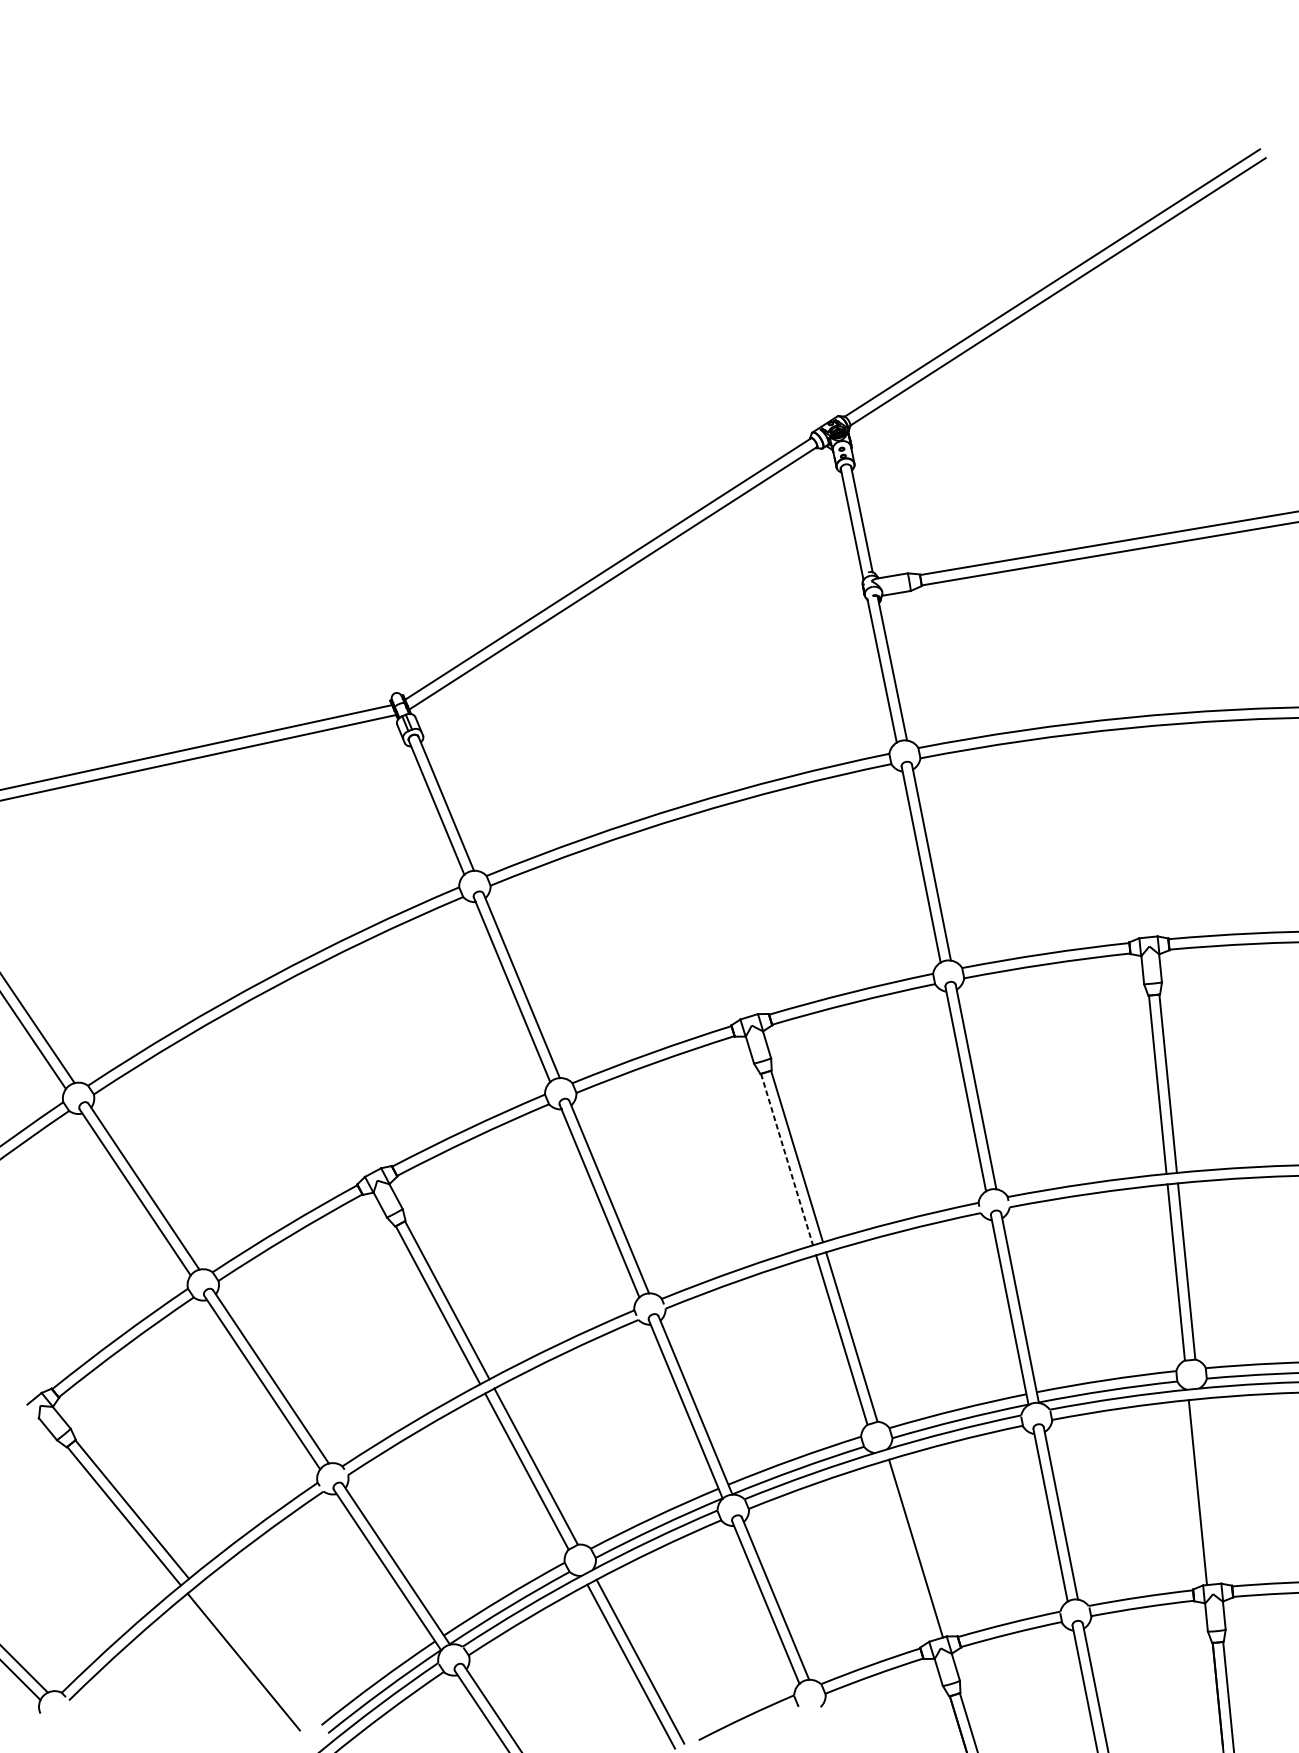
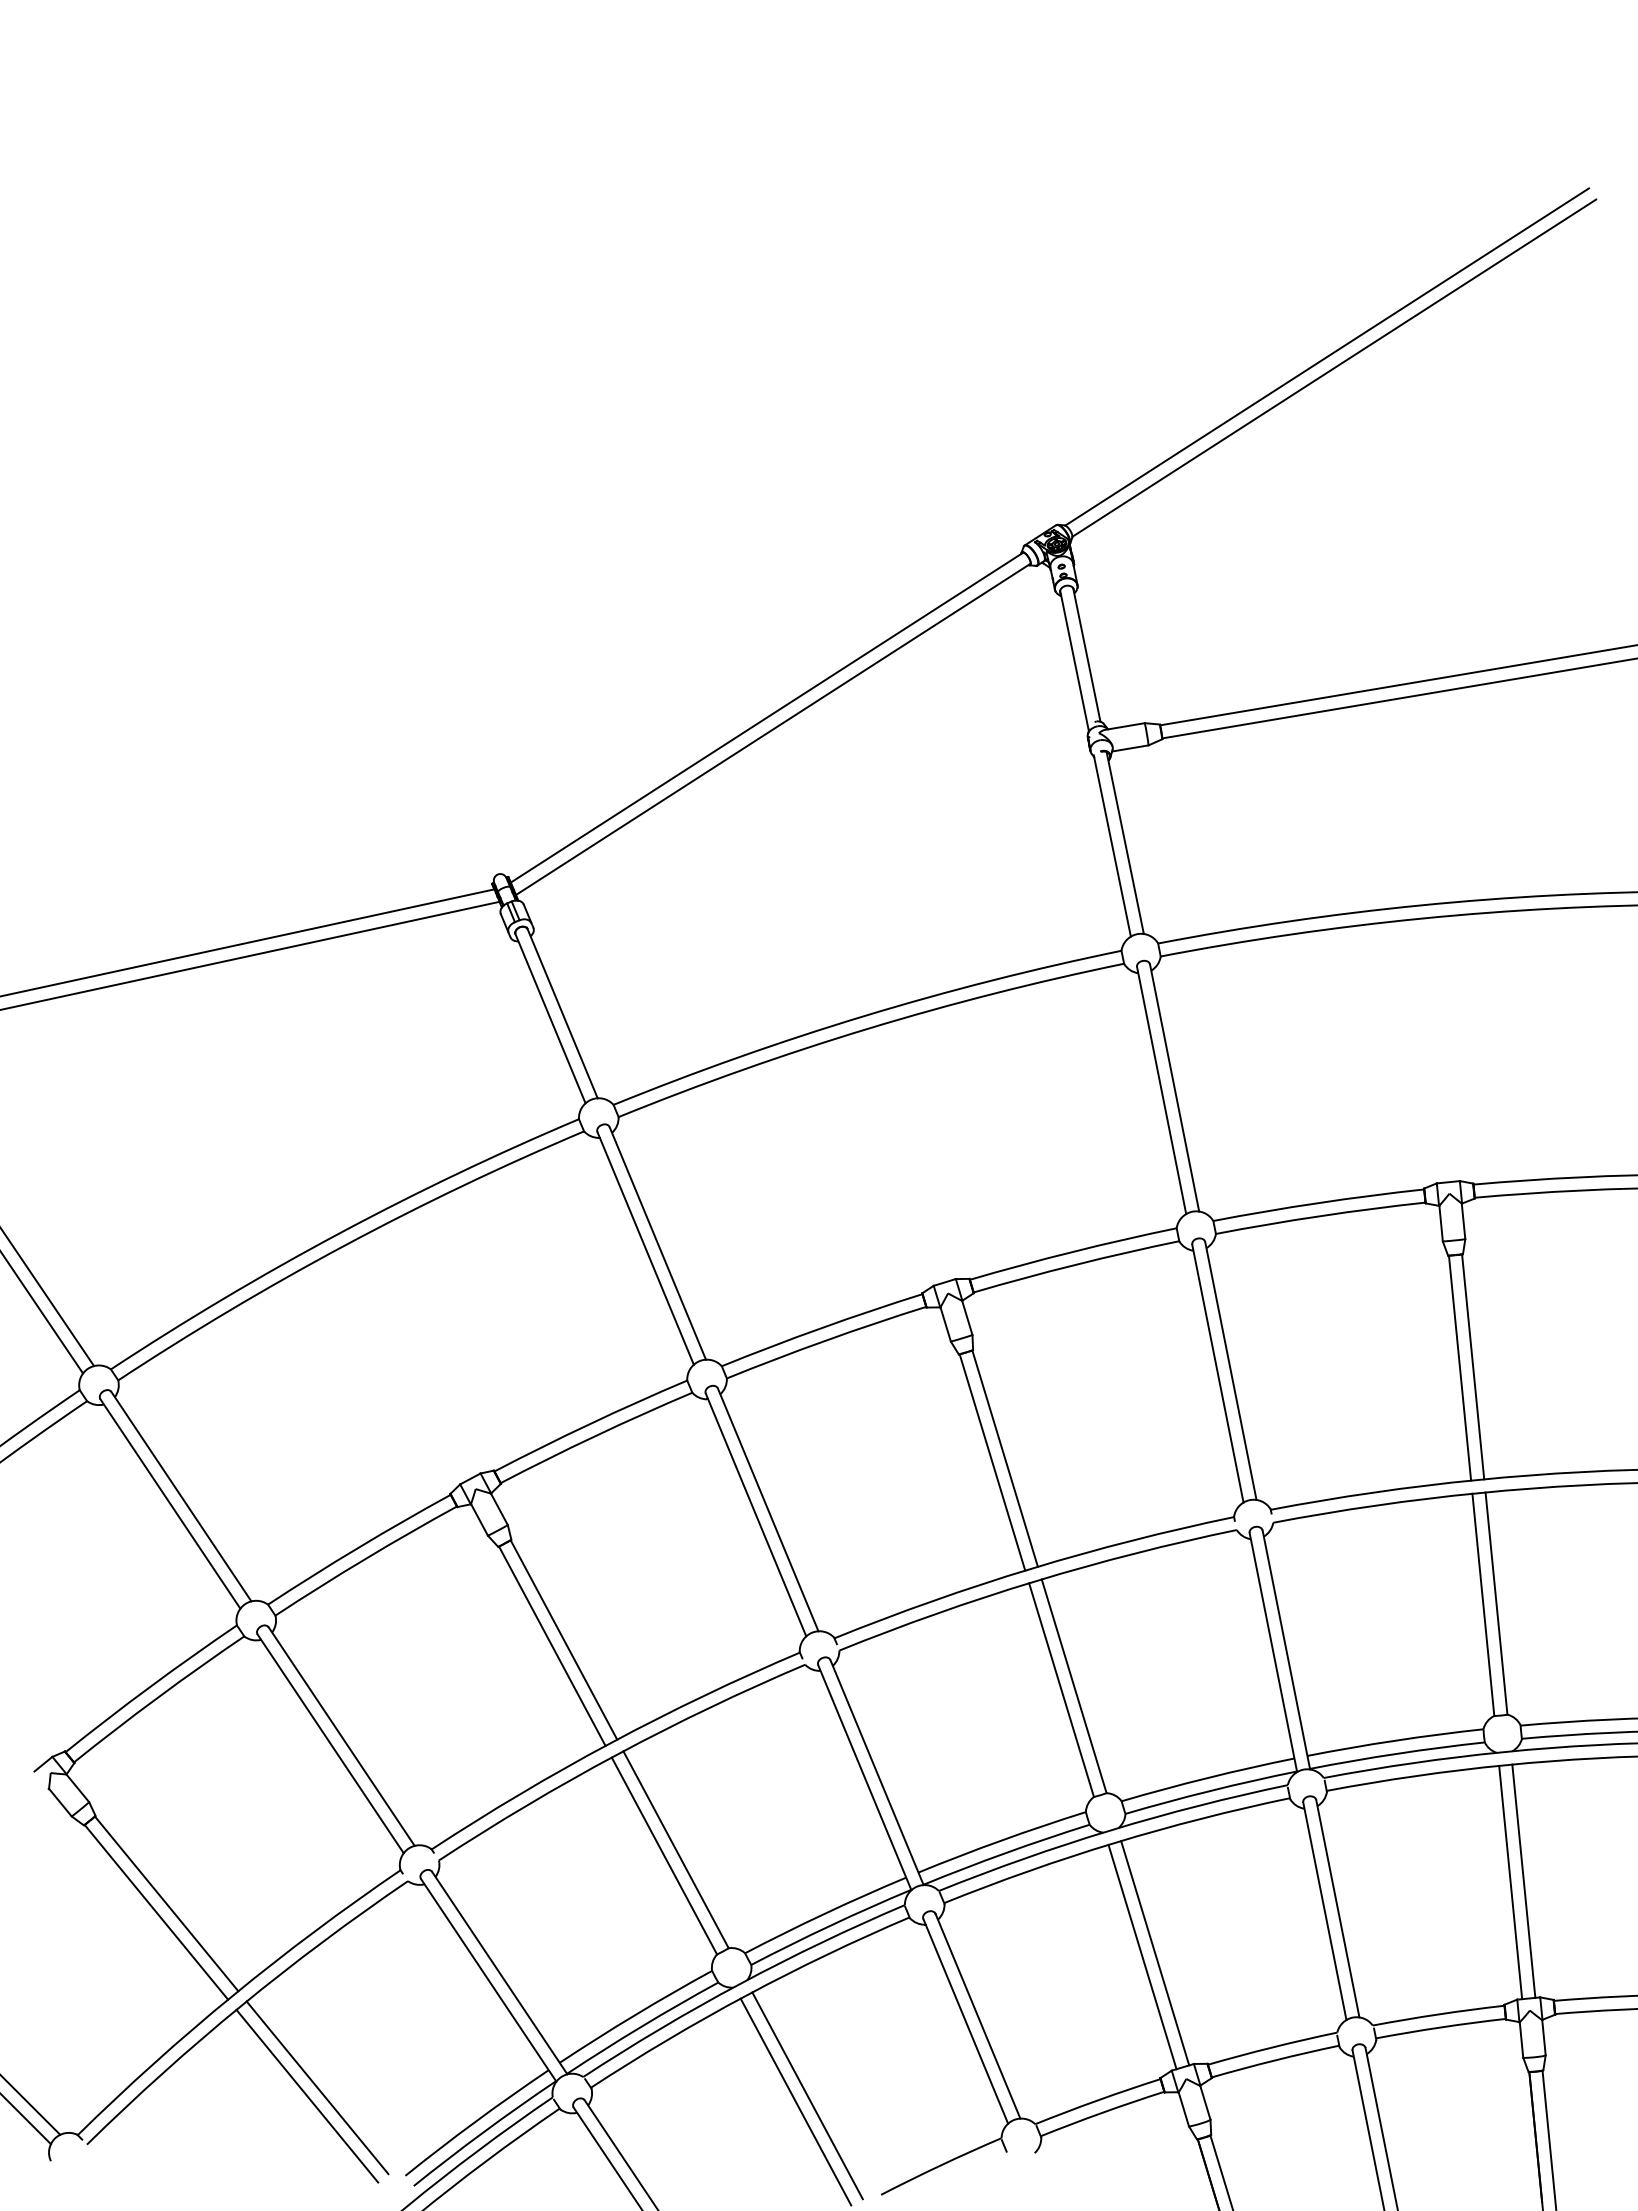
line: (787, 1159) -> (992, 1462), dashed -> solid
line: (1208, 1490) -> (1523, 1880), added
line: (906, 1551) -> (1142, 1956), added
line: (251, 1655) -> (317, 2087), added

